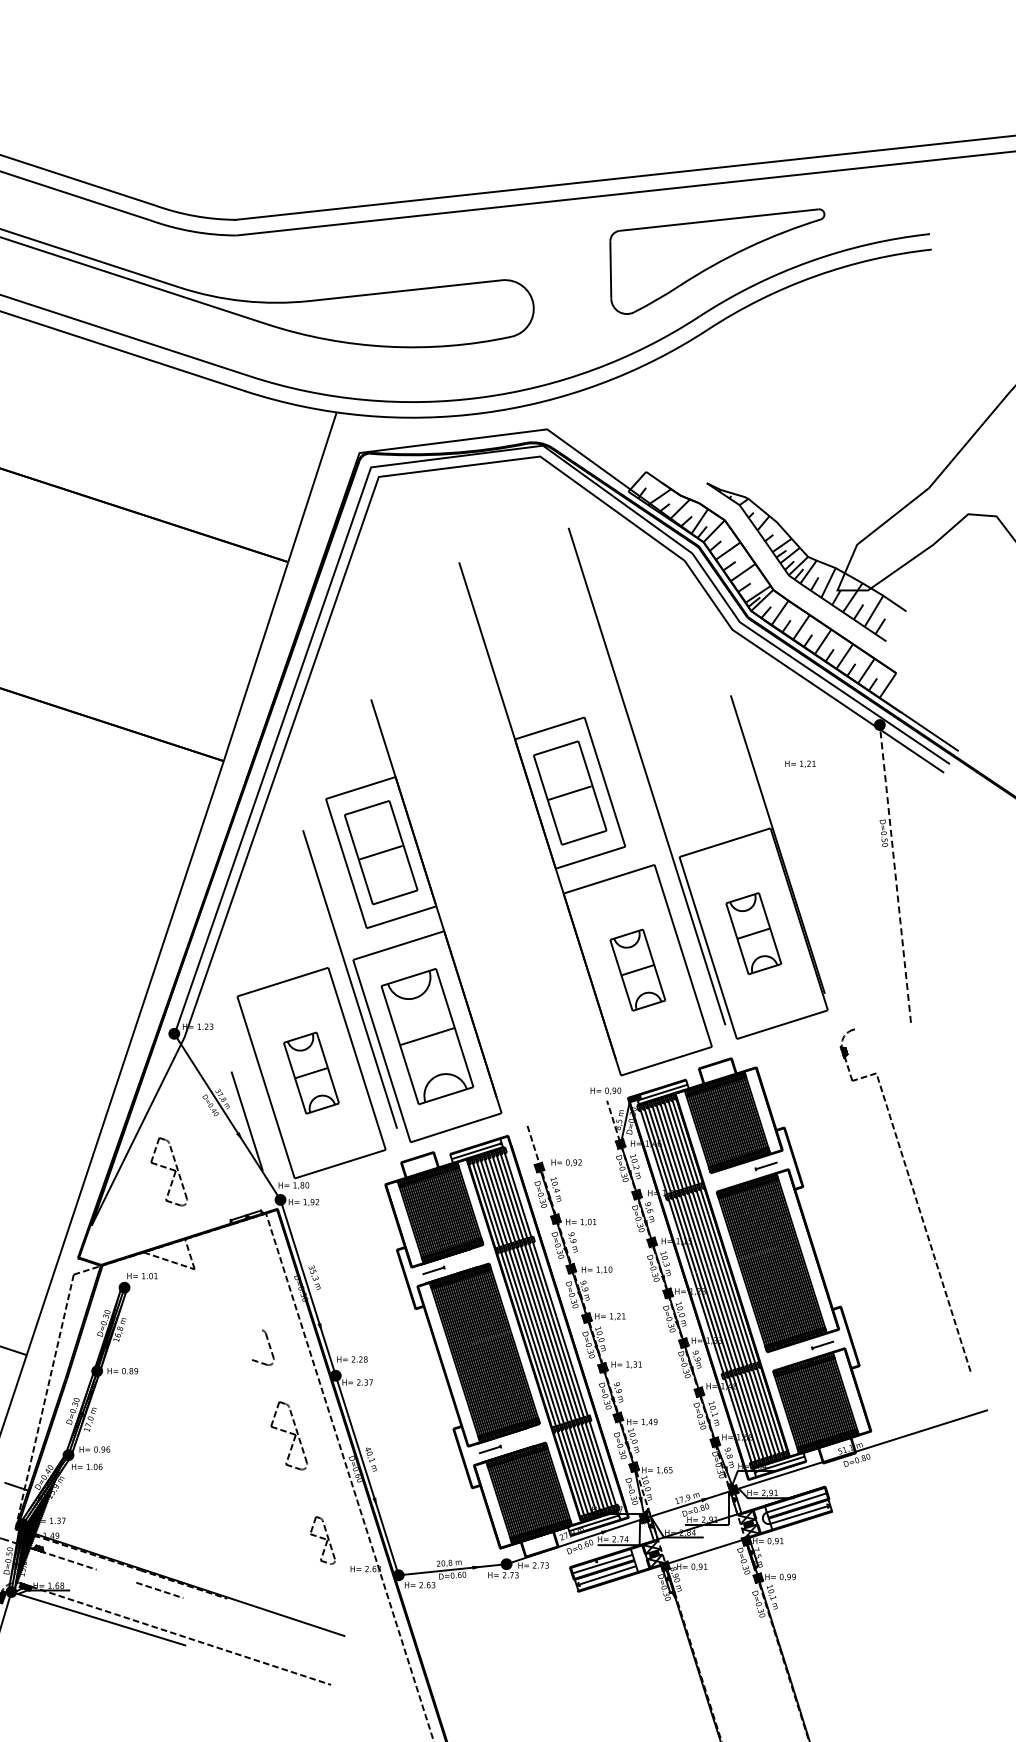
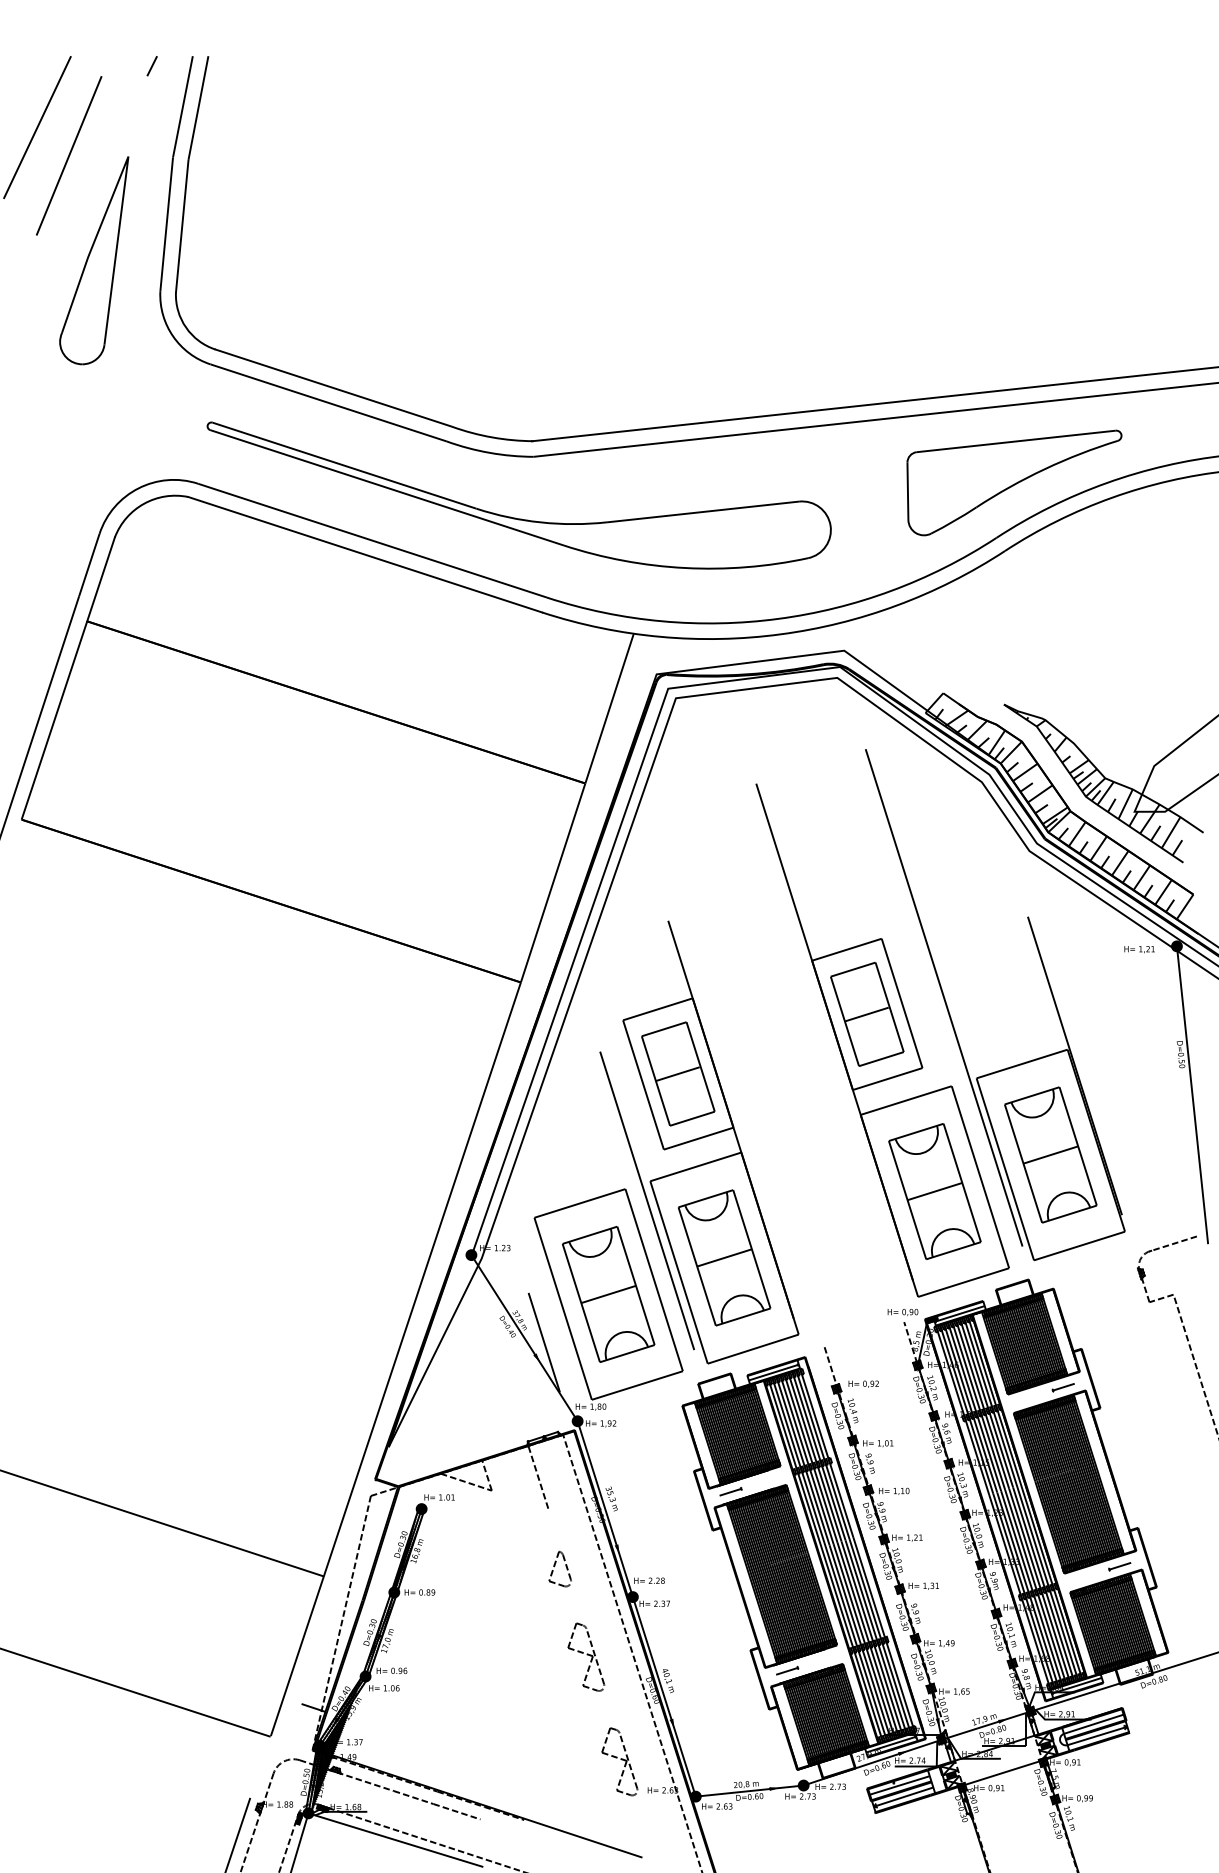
text: (800, 764) -> (1139, 949), moved
line: (895, 874) -> (1192, 1095), dashed -> solid
part: (753, 933) -> (1050, 1154), size x1.67
part: (637, 970) -> (934, 1191), size x1.67
line: (877, 1022) -> (1174, 1243), added
part: (311, 1073) -> (608, 1294), size x1.67
part: (169, 1171) -> (466, 1392), removed
line: (241, 1255) -> (538, 1476), added
line: (257, 1345) -> (554, 1566), added
part: (322, 1540) -> (619, 1761), size x1.43
line: (116, 1576) -> (413, 1797), added

